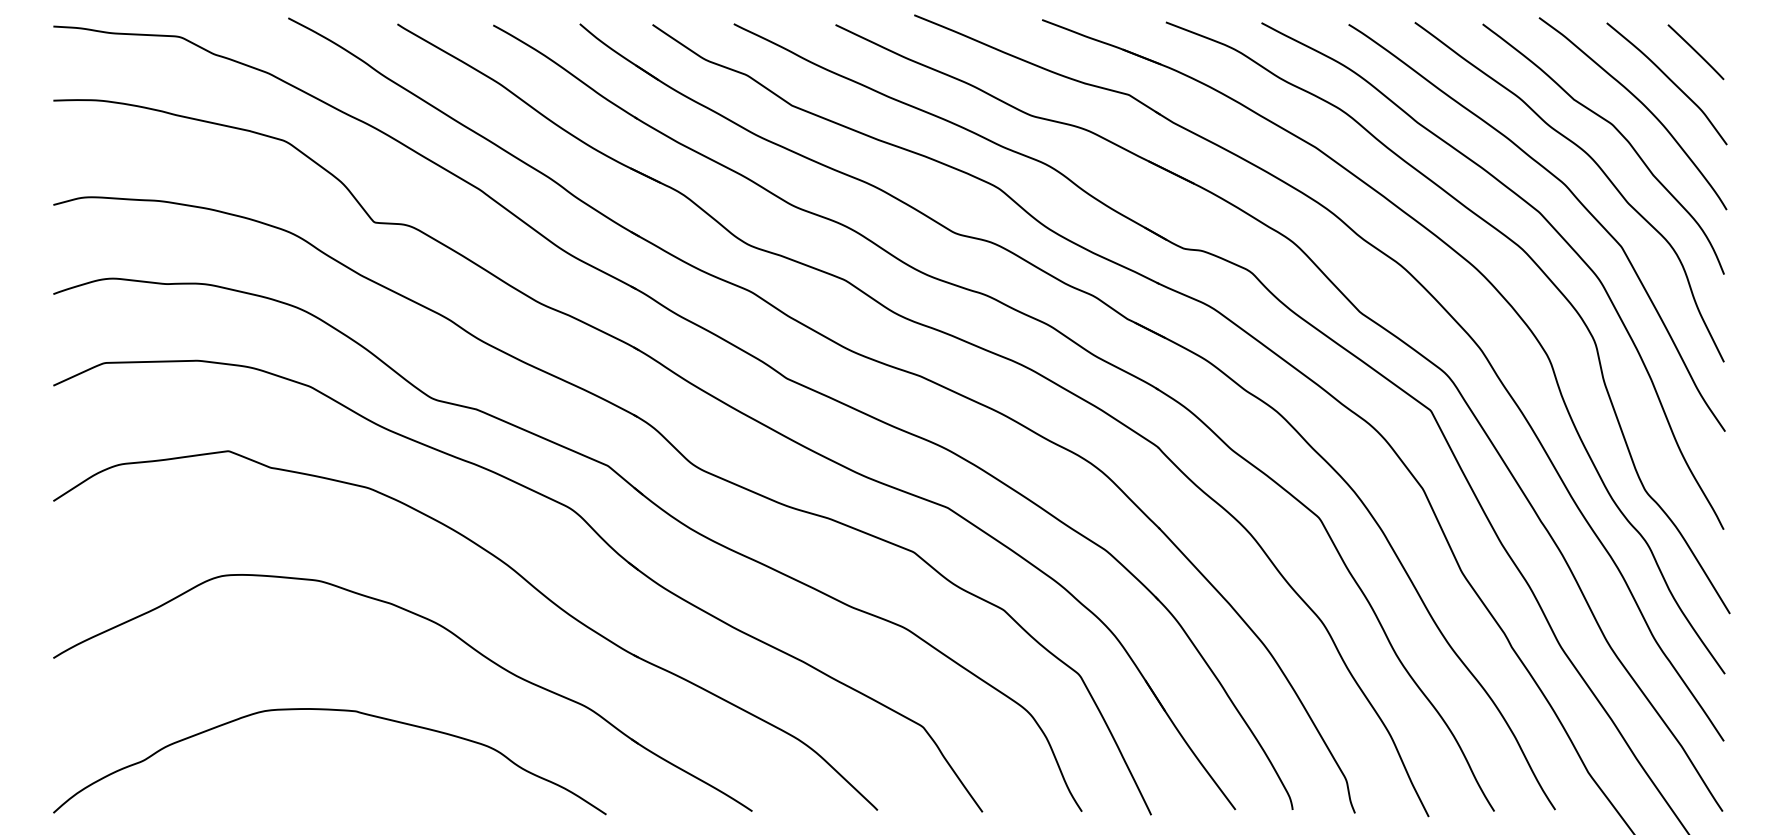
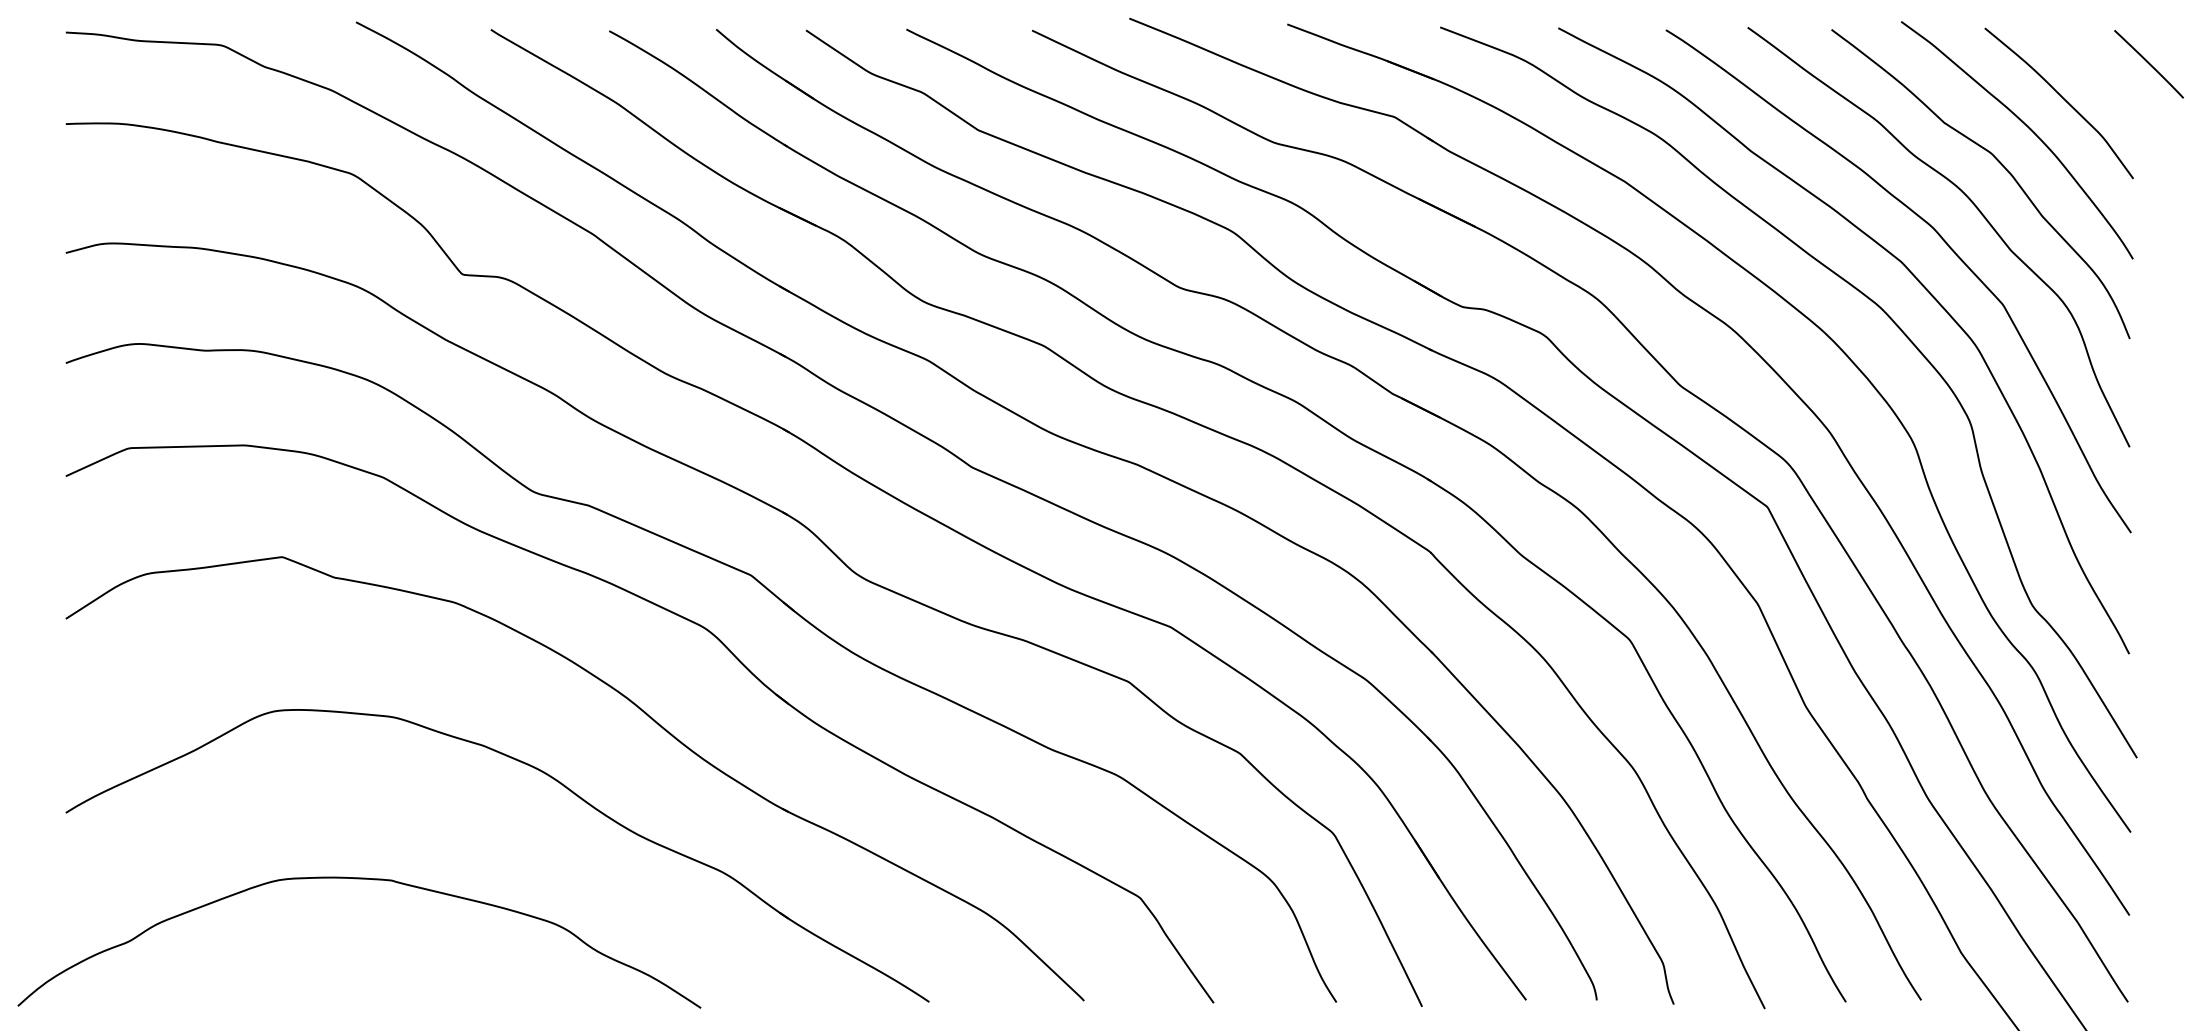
line: (1695, 52) -> (2148, 64), moved
curve: (329, 710) -> (359, 879), moved

